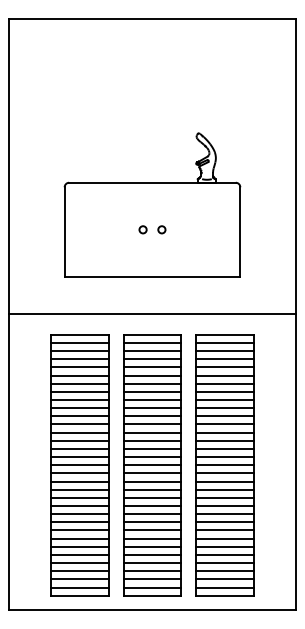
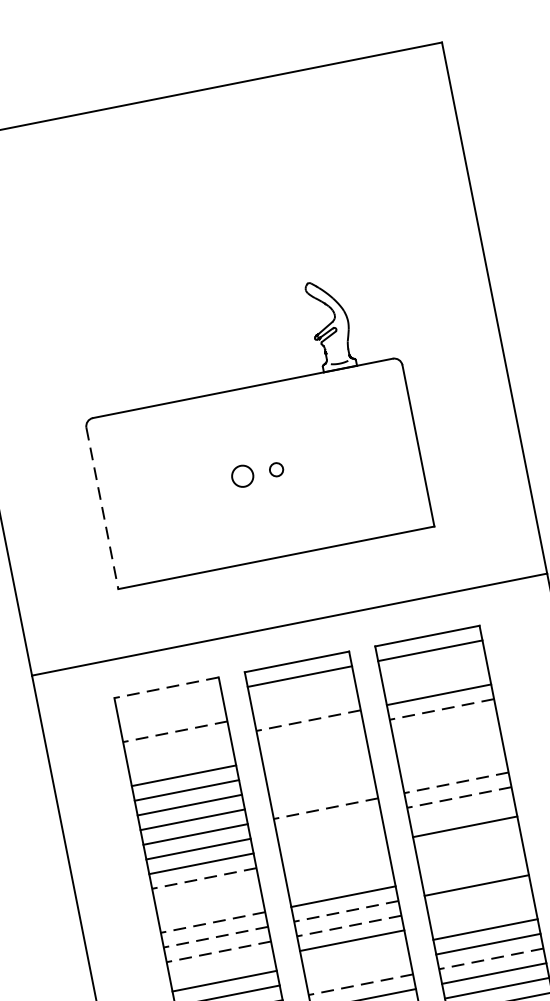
circle: (142, 229) -> (241, 476), size x1.6
line: (64, 232) -> (102, 509), solid -> dashed
line: (80, 334) -> (167, 687), solid -> dashed
line: (80, 342) -> (170, 701), removed
line: (80, 351) -> (173, 717), removed
line: (152, 351) -> (302, 692), removed
line: (224, 351) -> (432, 666), removed
line: (80, 359) -> (176, 732), solid -> dashed
line: (152, 359) -> (305, 706), removed
line: (224, 359) -> (435, 680), removed
line: (80, 367) -> (179, 746), removed
line: (152, 367) -> (308, 720), solid -> dashed
line: (80, 375) -> (181, 760), removed
line: (152, 375) -> (311, 735), removed
line: (224, 375) -> (441, 709), solid -> dashed
line: (152, 383) -> (314, 749), removed
line: (224, 383) -> (443, 723), removed
line: (152, 391) -> (317, 763), removed
line: (224, 391) -> (446, 738), removed
line: (152, 400) -> (320, 780), removed
line: (224, 400) -> (449, 754), removed
line: (152, 408) -> (323, 794), removed
line: (224, 408) -> (452, 768), removed
line: (152, 416) -> (326, 808), solid -> dashed
line: (224, 416) -> (455, 783), solid -> dashed
line: (152, 424) -> (328, 823), removed
line: (224, 424) -> (458, 797), solid -> dashed
line: (152, 432) -> (331, 837), removed
line: (224, 432) -> (461, 812), removed
line: (80, 440) -> (205, 877), solid -> dashed
line: (152, 440) -> (334, 852), removed
line: (80, 448) -> (207, 892), removed
line: (152, 448) -> (337, 866), removed
line: (224, 448) -> (467, 840), removed
line: (80, 457) -> (211, 908), removed
line: (152, 457) -> (340, 882), removed
line: (224, 457) -> (470, 857), removed
line: (80, 465) -> (214, 922), solid -> dashed
line: (224, 465) -> (473, 871), removed
line: (80, 473) -> (216, 937), solid -> dashed
line: (152, 473) -> (346, 911), solid -> dashed
line: (80, 481) -> (219, 951), solid -> dashed
line: (152, 481) -> (349, 925), solid -> dashed
line: (224, 481) -> (478, 900), removed
line: (80, 489) -> (222, 965), removed
line: (224, 489) -> (481, 914), removed
line: (152, 497) -> (354, 954), removed
line: (152, 506) -> (358, 970), removed
line: (152, 514) -> (361, 985), solid -> dashed
line: (224, 514) -> (490, 959), solid -> dashed

